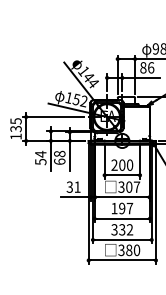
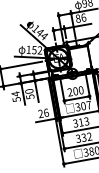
text: (59, 157) -> (29, 93), 68 -> 50
text: (73, 186) -> (43, 112), 31 -> 26
text: (122, 208) -> (81, 122), 197 -> 313

